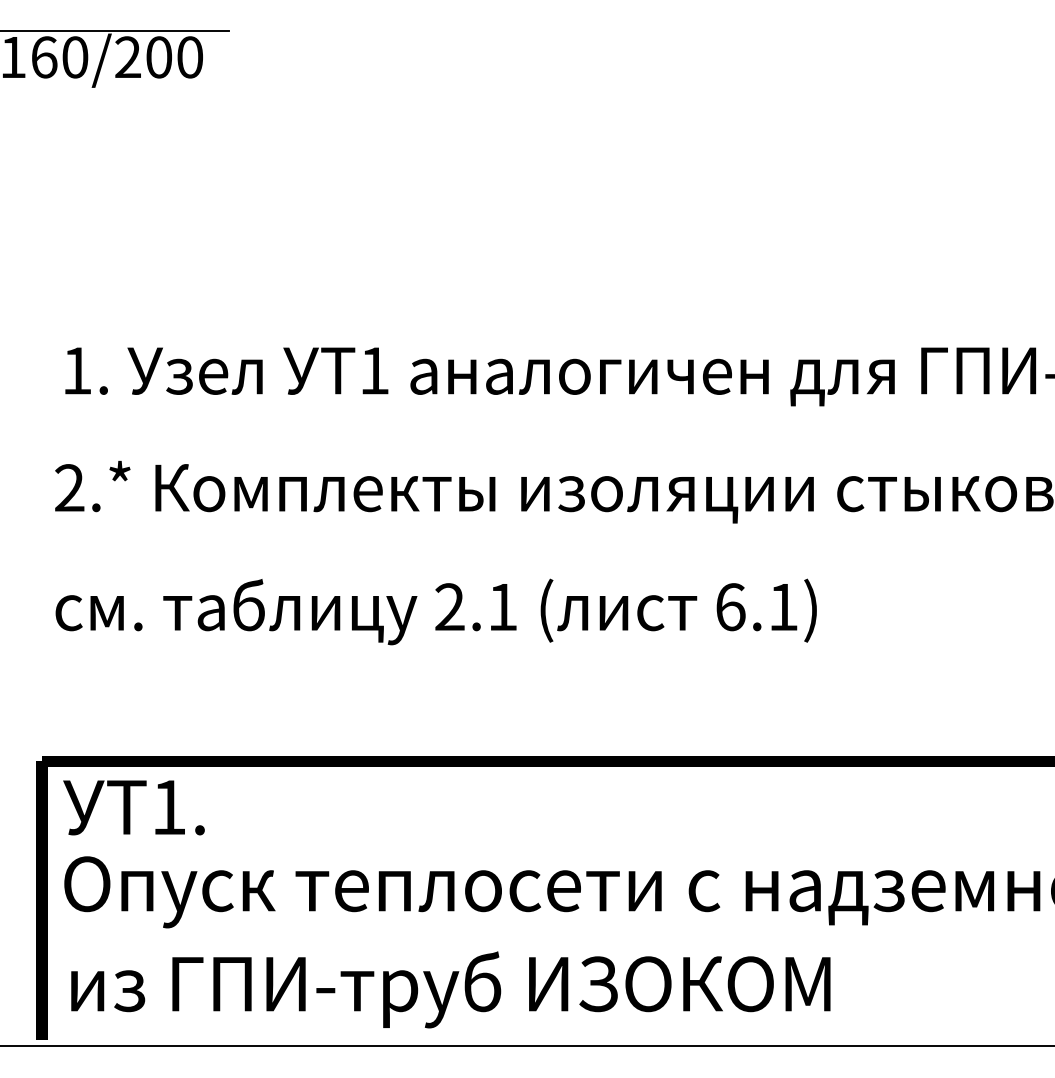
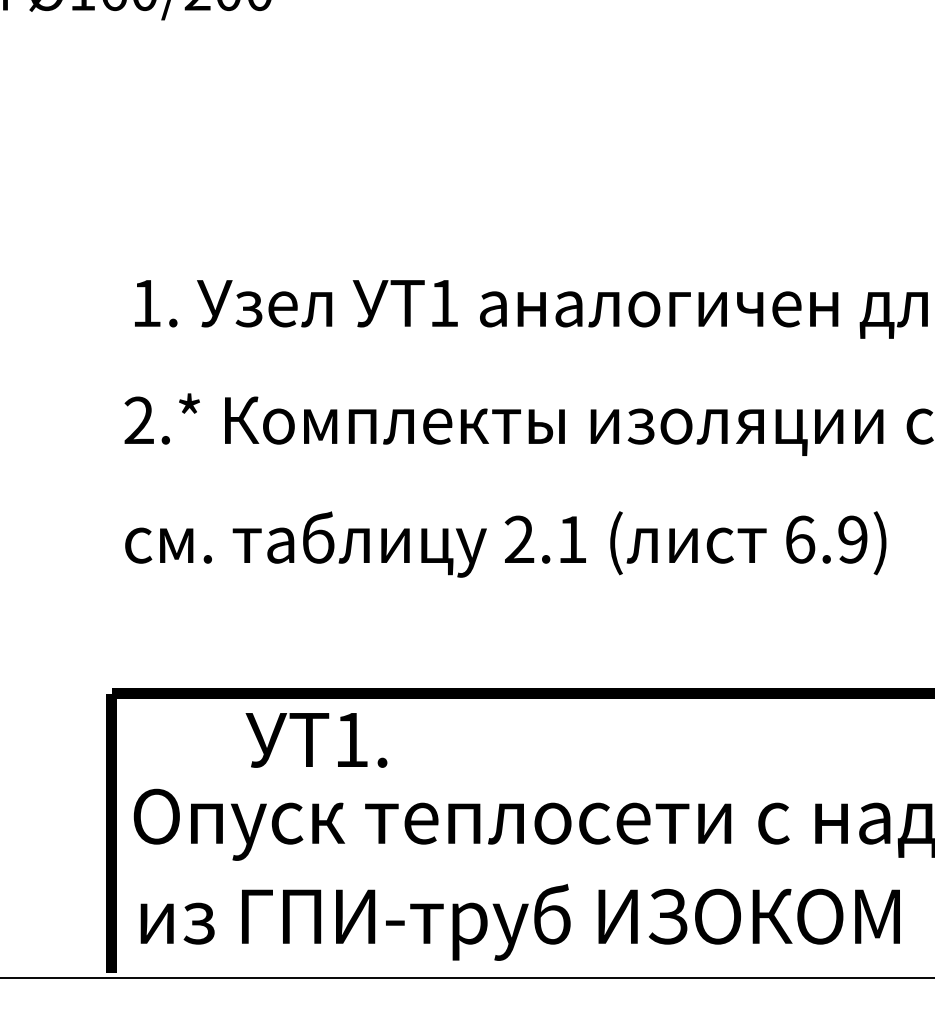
text: (782, 607) -> (852, 540), 6.1) -> 6.9)
text: (133, 807) -> (316, 740), moved

